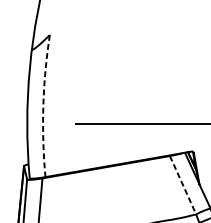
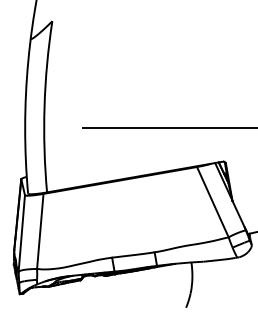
arc: (43, 105) -> (44, 106), dashed -> solid
line: (182, 185) -> (212, 202), dashed -> solid

